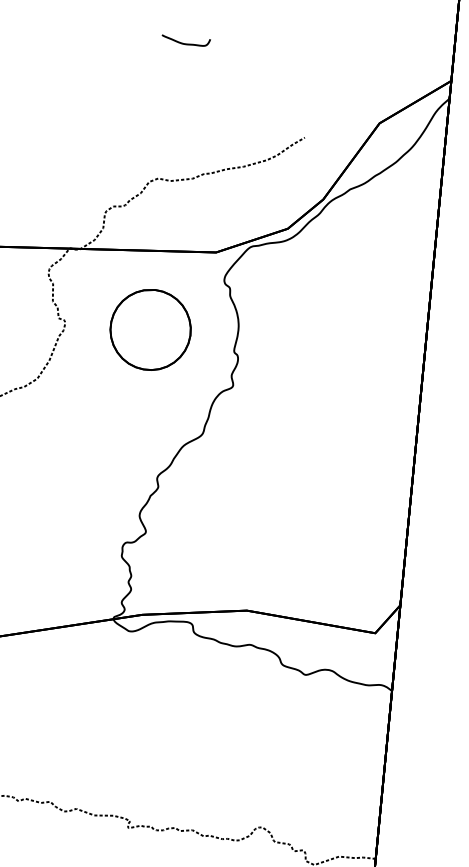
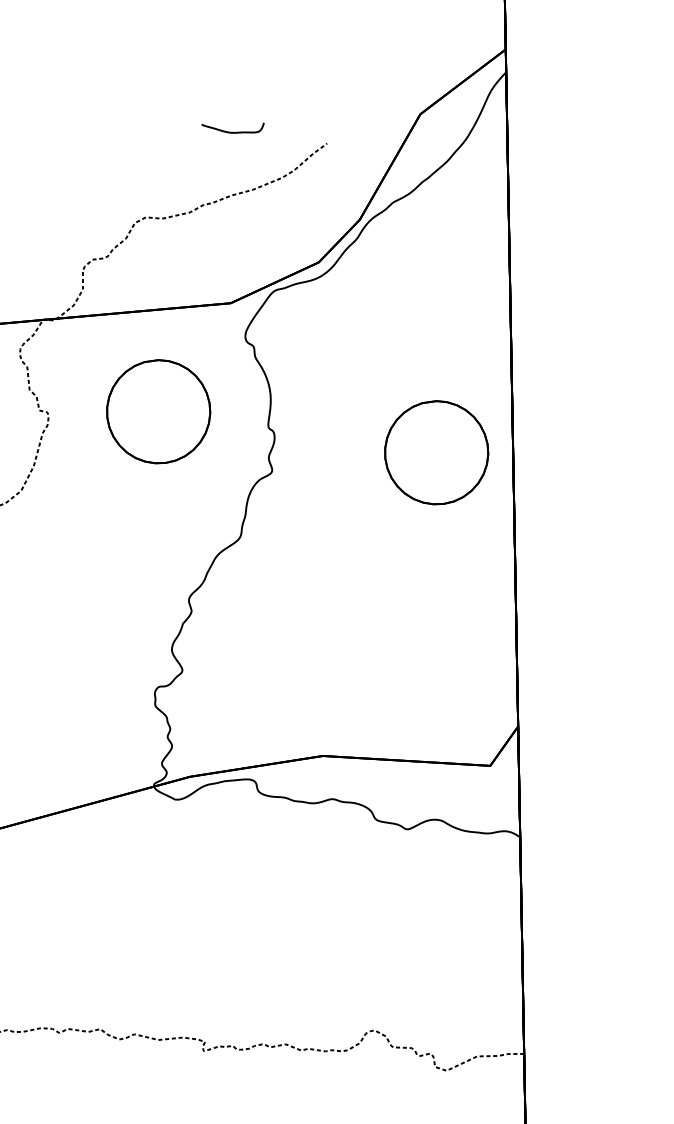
curve: (185, 43) -> (232, 131), moved
part: (361, 386) -> (436, 452), added

